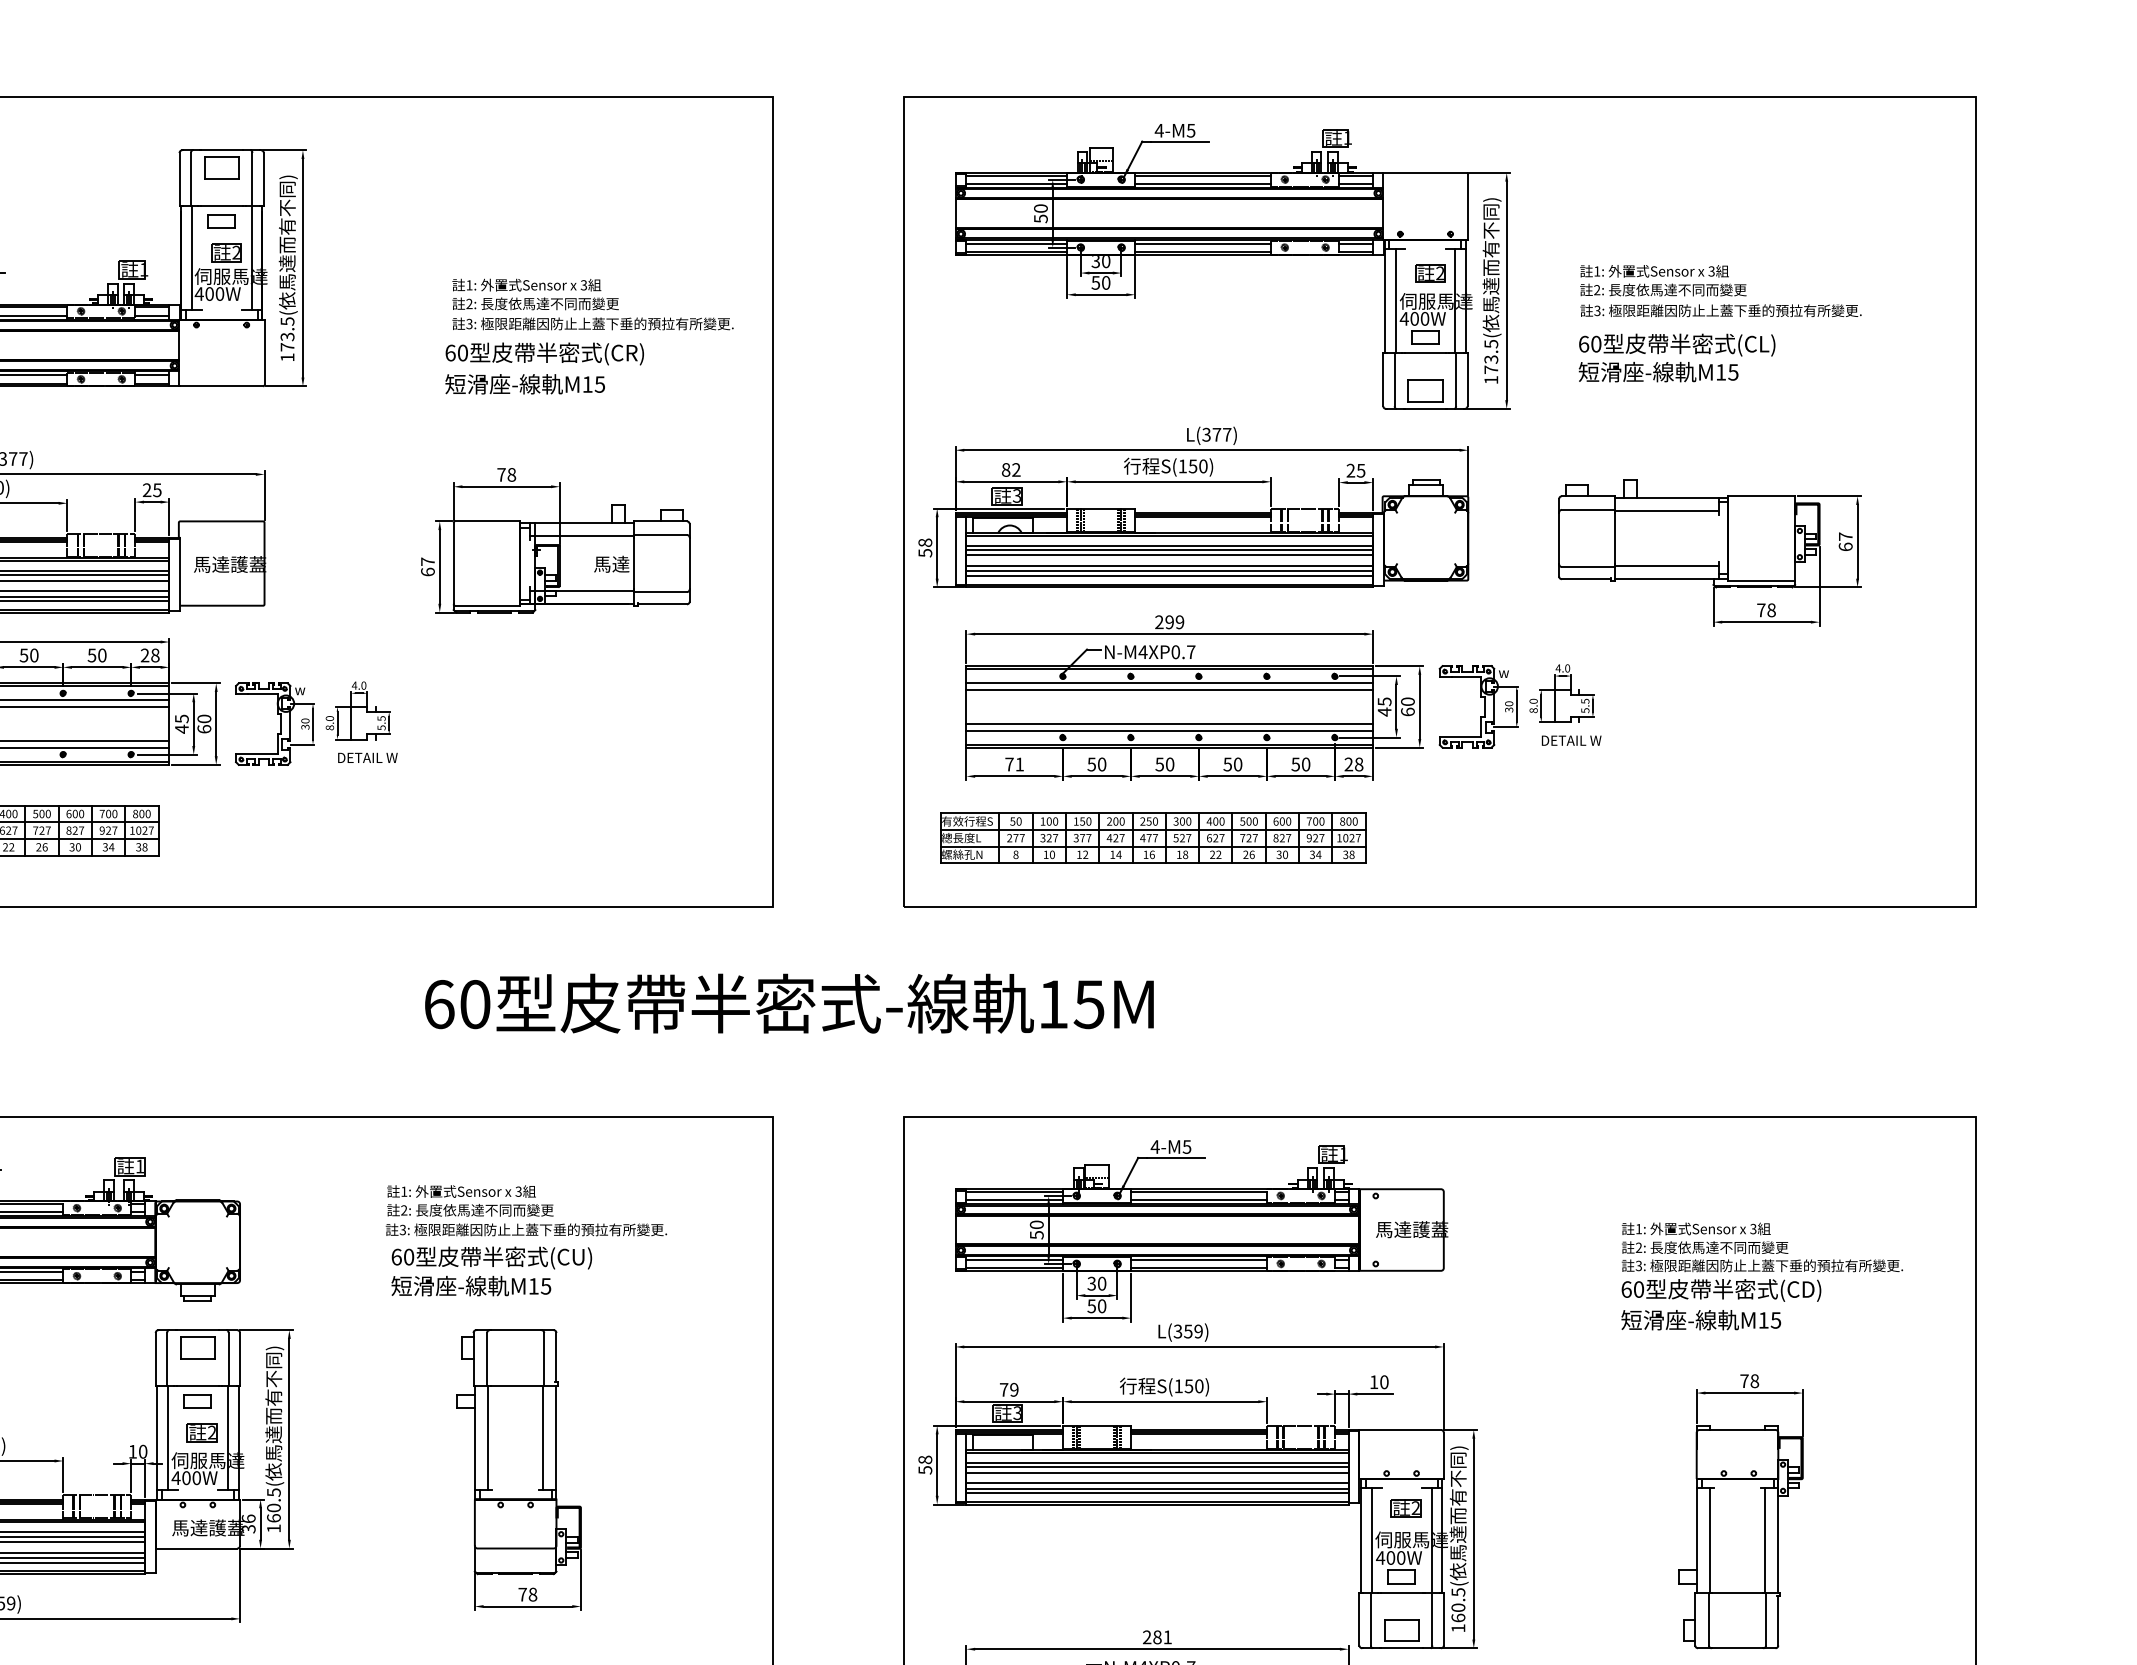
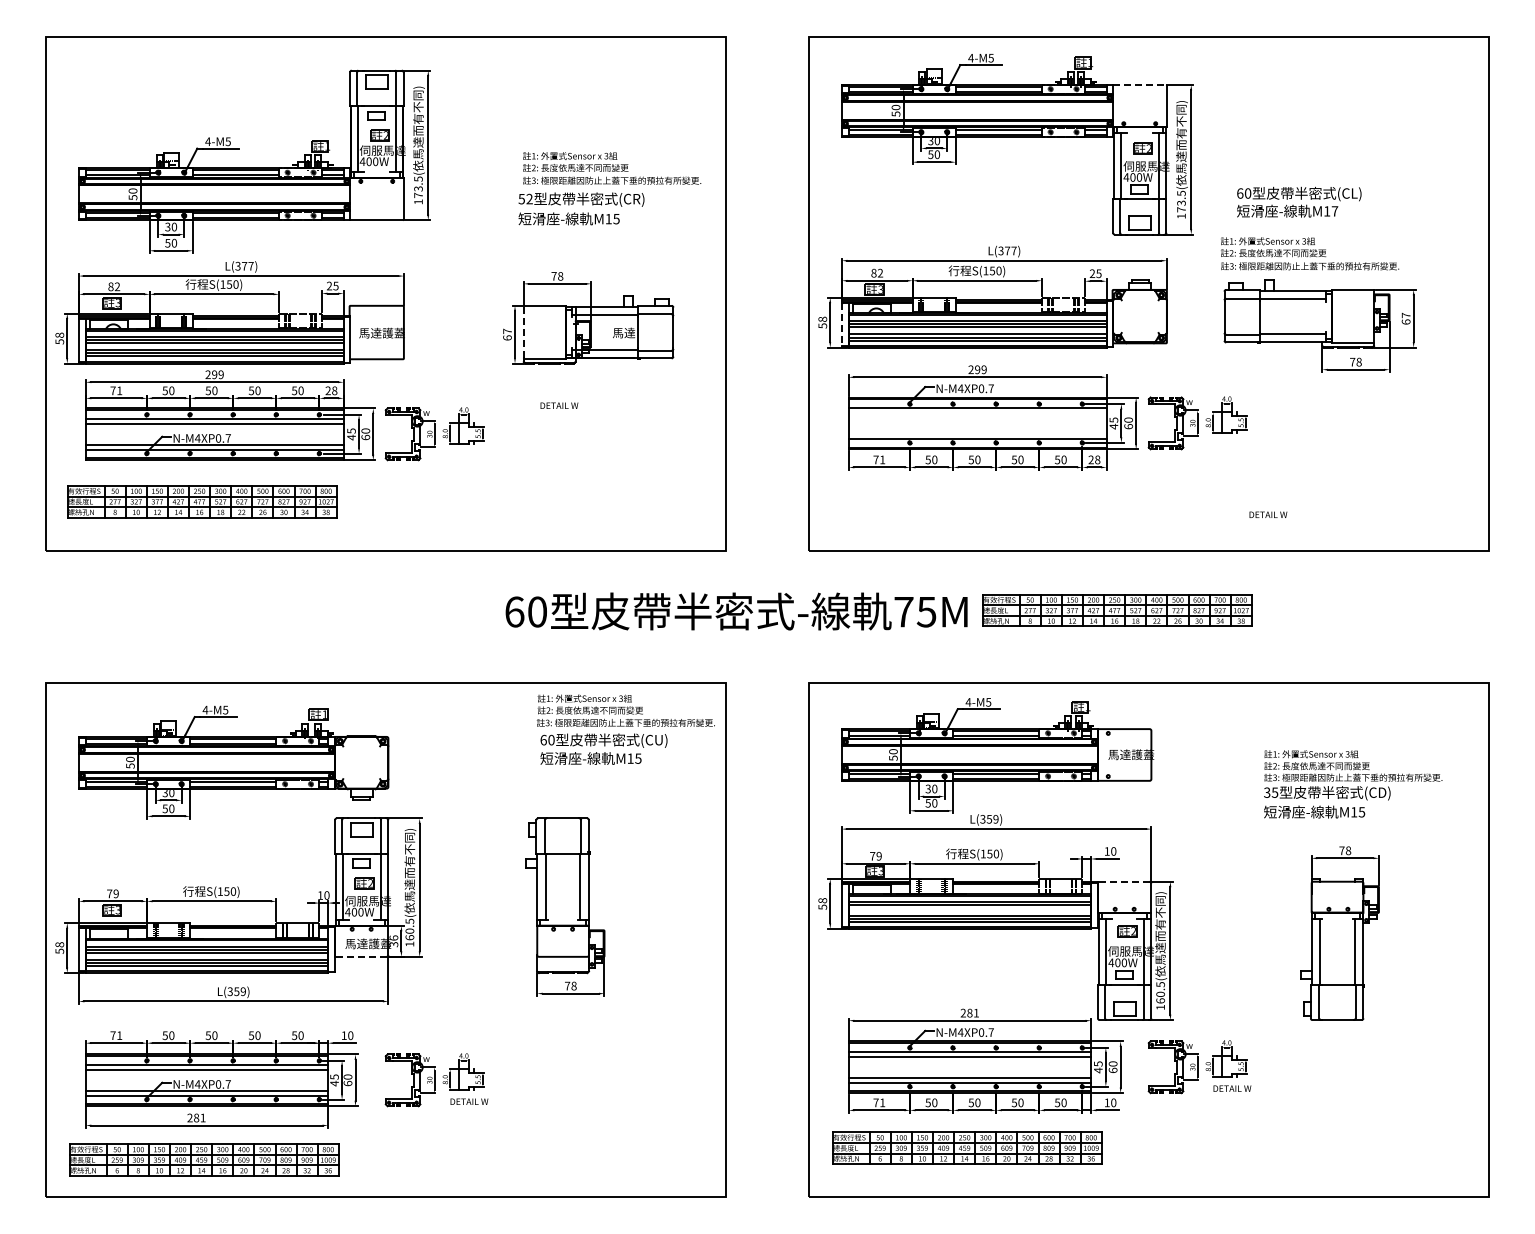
line: (1425, 172) -> (1139, 84), solid -> dashed
text: (1721, 290) -> (1310, 253), moved
text: (456, 352) -> (525, 198), 60 -> 52
text: (1732, 372) -> (1334, 211), M15 -> M17
line: (954, 550) -> (841, 324), solid -> dashed
line: (453, 563) -> (523, 332), solid -> dashed
line: (1169, 689) -> (977, 412), removed
line: (1169, 722) -> (977, 433), removed
text: (1571, 740) -> (1268, 514), moved
text: (367, 757) -> (559, 405), moved
part: (1153, 837) -> (1117, 610), moved
text: (1052, 1005) -> (903, 612), 15M -> 75M
text: (525, 1240) -> (625, 729), moved
text: (1633, 1289) -> (1271, 792), 60 -> 35
line: (1399, 1429) -> (1123, 881), solid -> dashed
line: (1156, 1472) -> (969, 908), removed
line: (196, 1547) -> (360, 956), solid -> dashed

